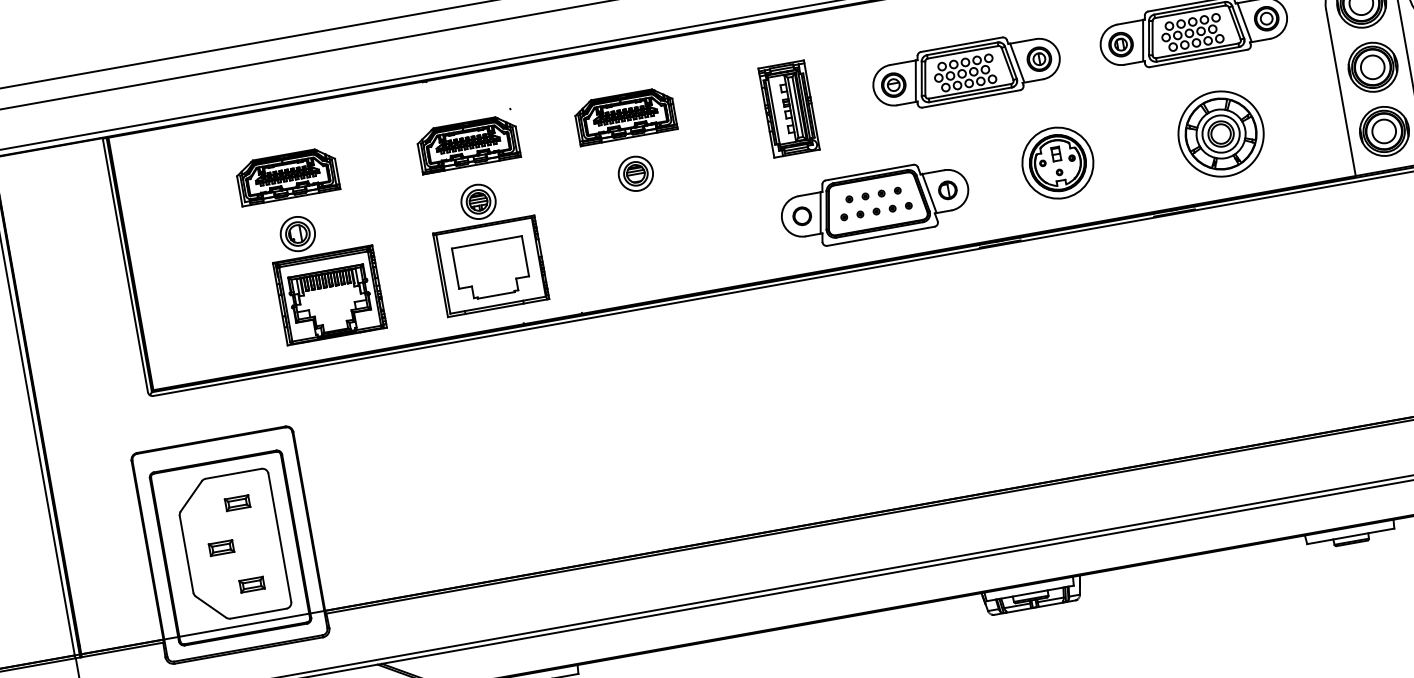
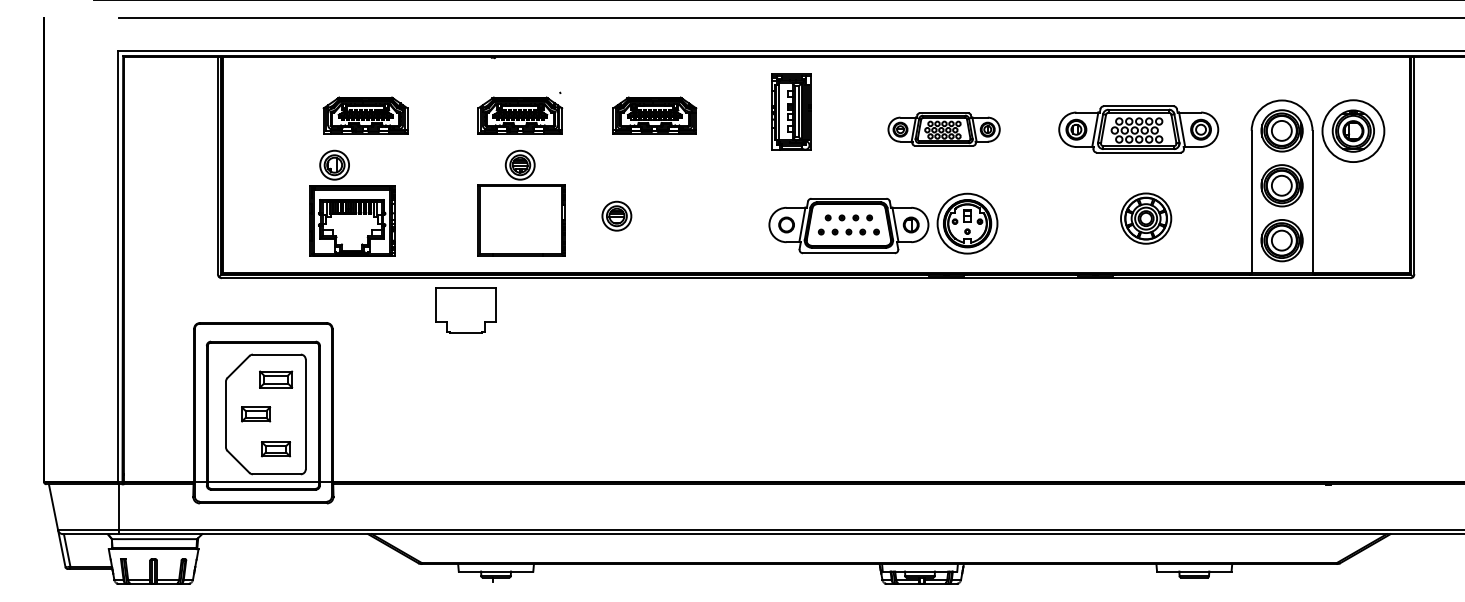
part: (965, 72) -> (943, 129), size x0.7
part: (788, 108) -> (791, 111), moved
part: (1220, 133) -> (1145, 218), size x0.7
part: (1057, 162) -> (967, 223), moved
part: (635, 173) -> (616, 215), moved
part: (490, 268) -> (465, 310), moved
part: (326, 273) -> (352, 202), moved
part: (237, 503) -> (275, 379), size x1.6
part: (221, 548) -> (255, 414), size x1.4
part: (251, 584) -> (275, 449), size x1.4

